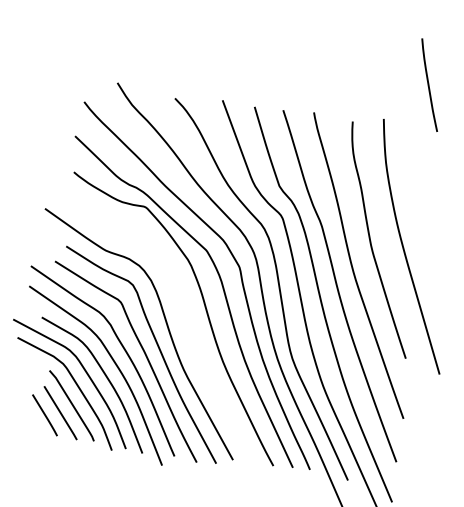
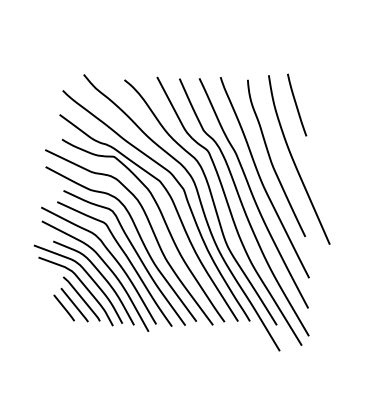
line: (430, 84) -> (297, 104), moved
curve: (185, 320) -> (151, 230), added

